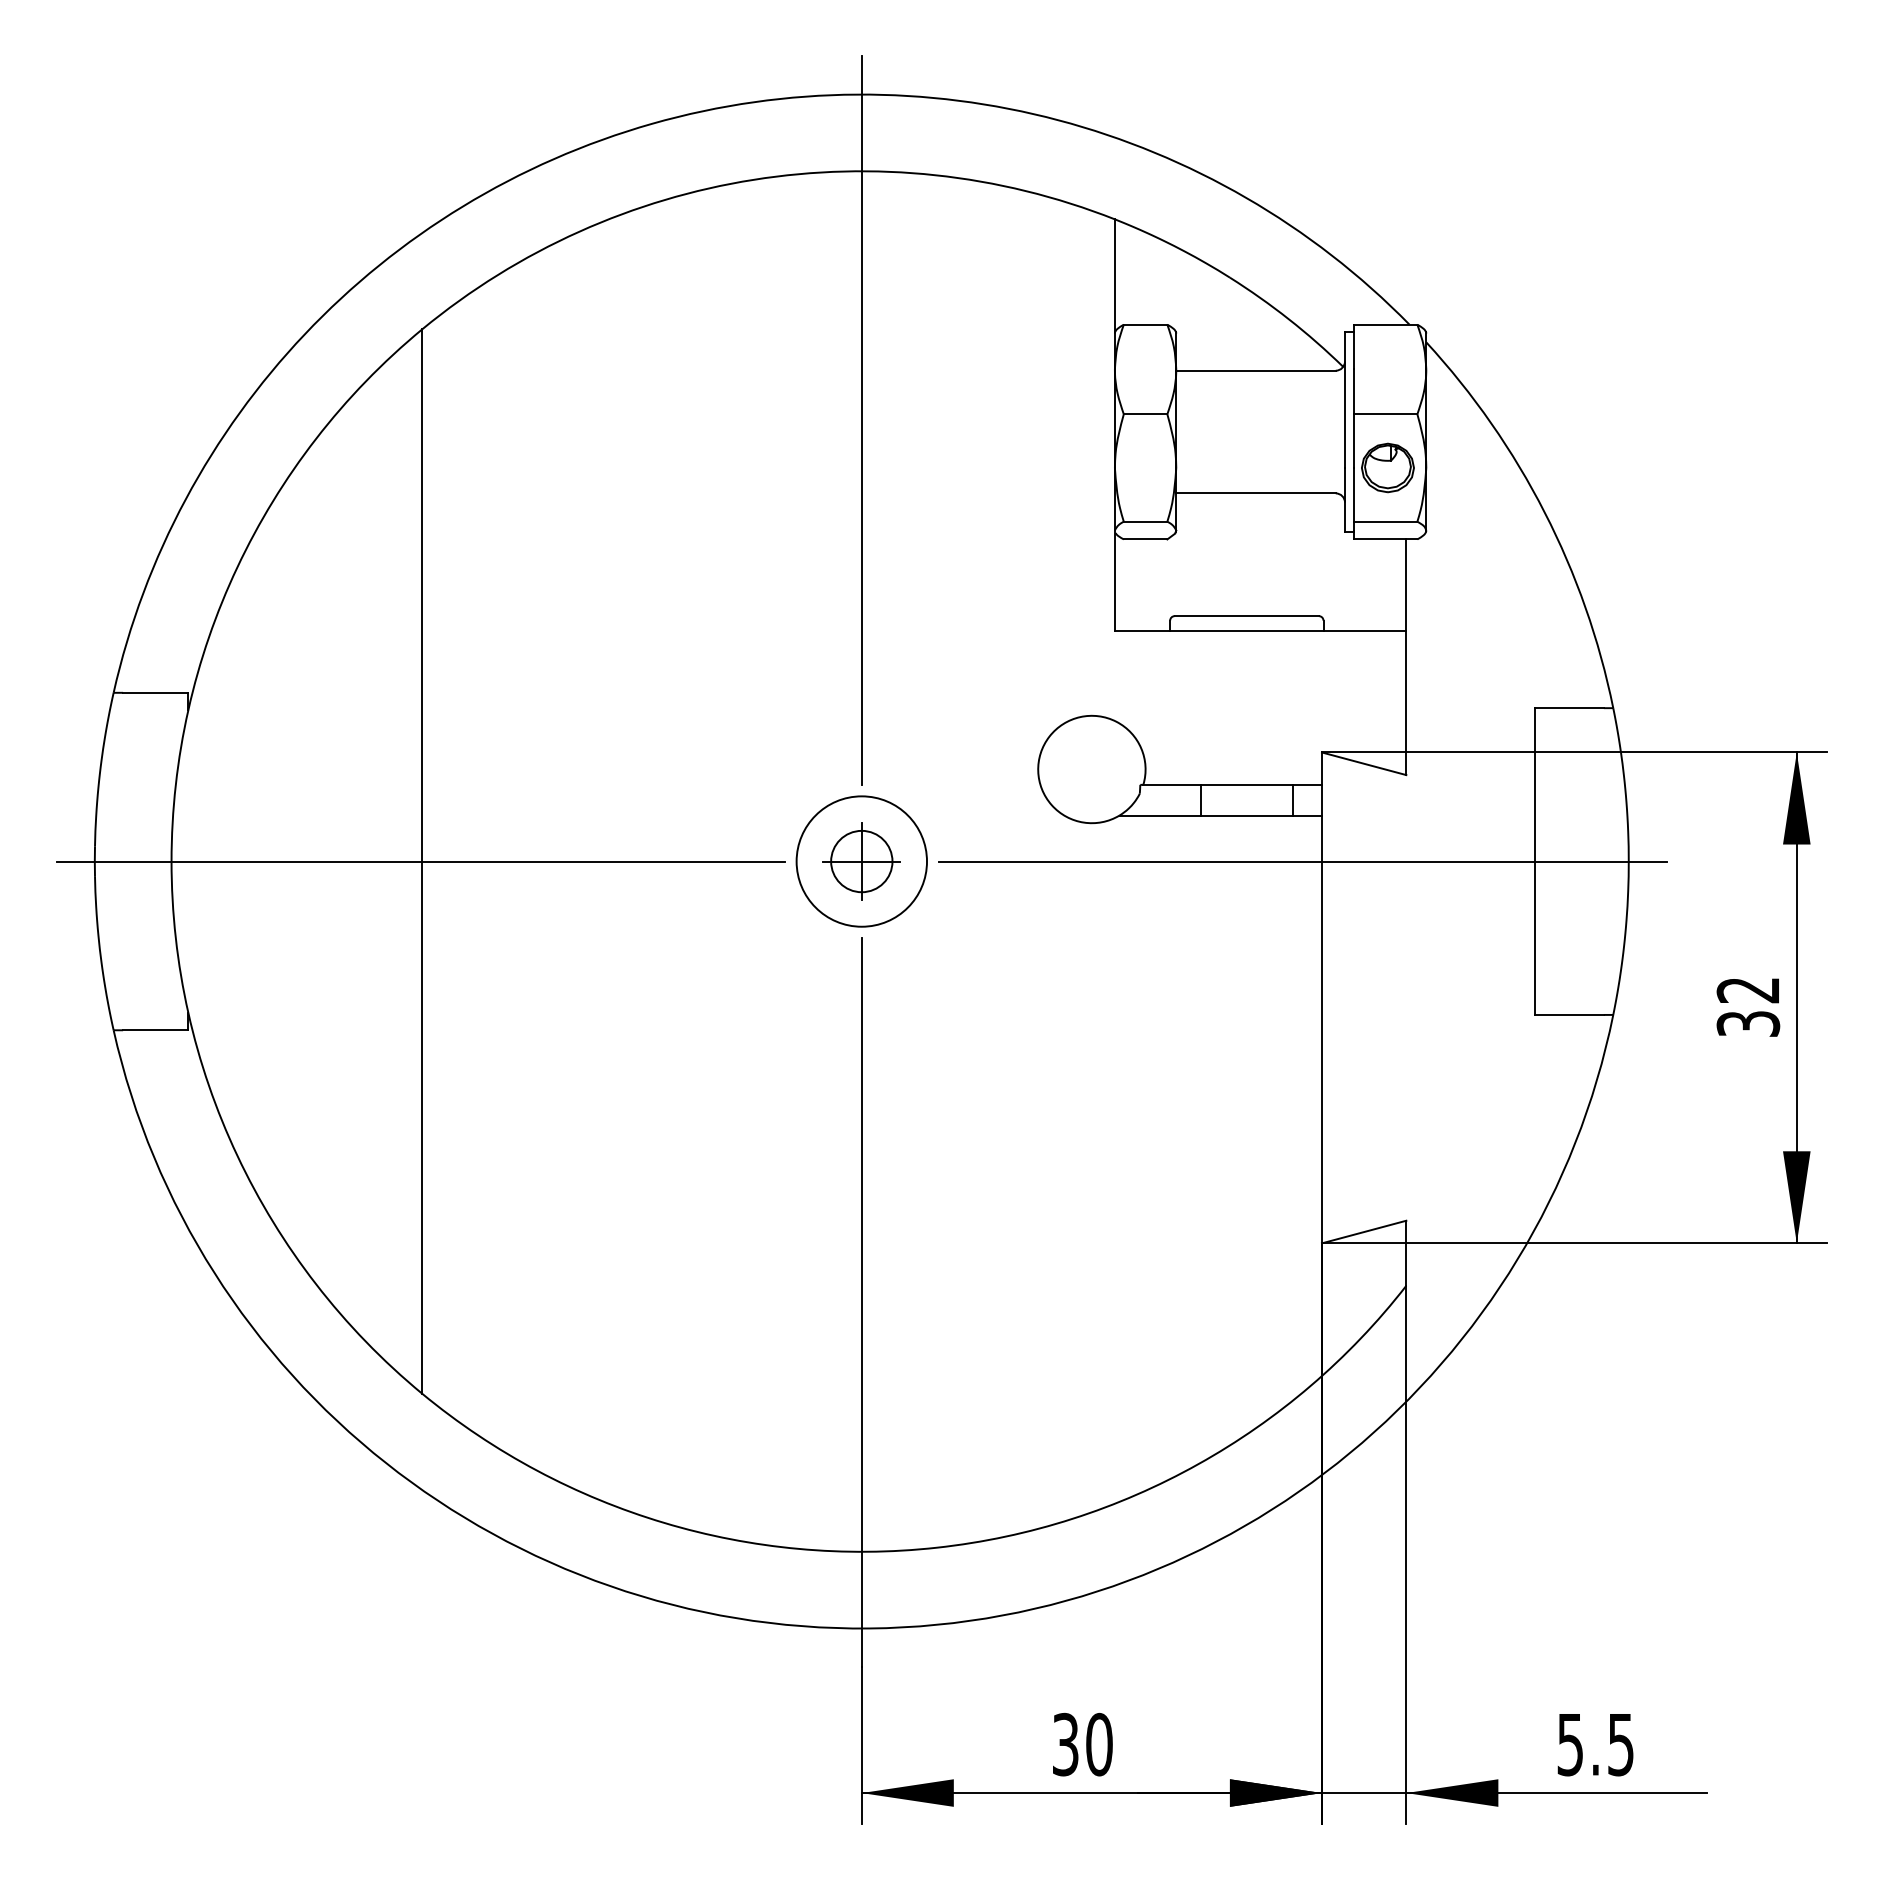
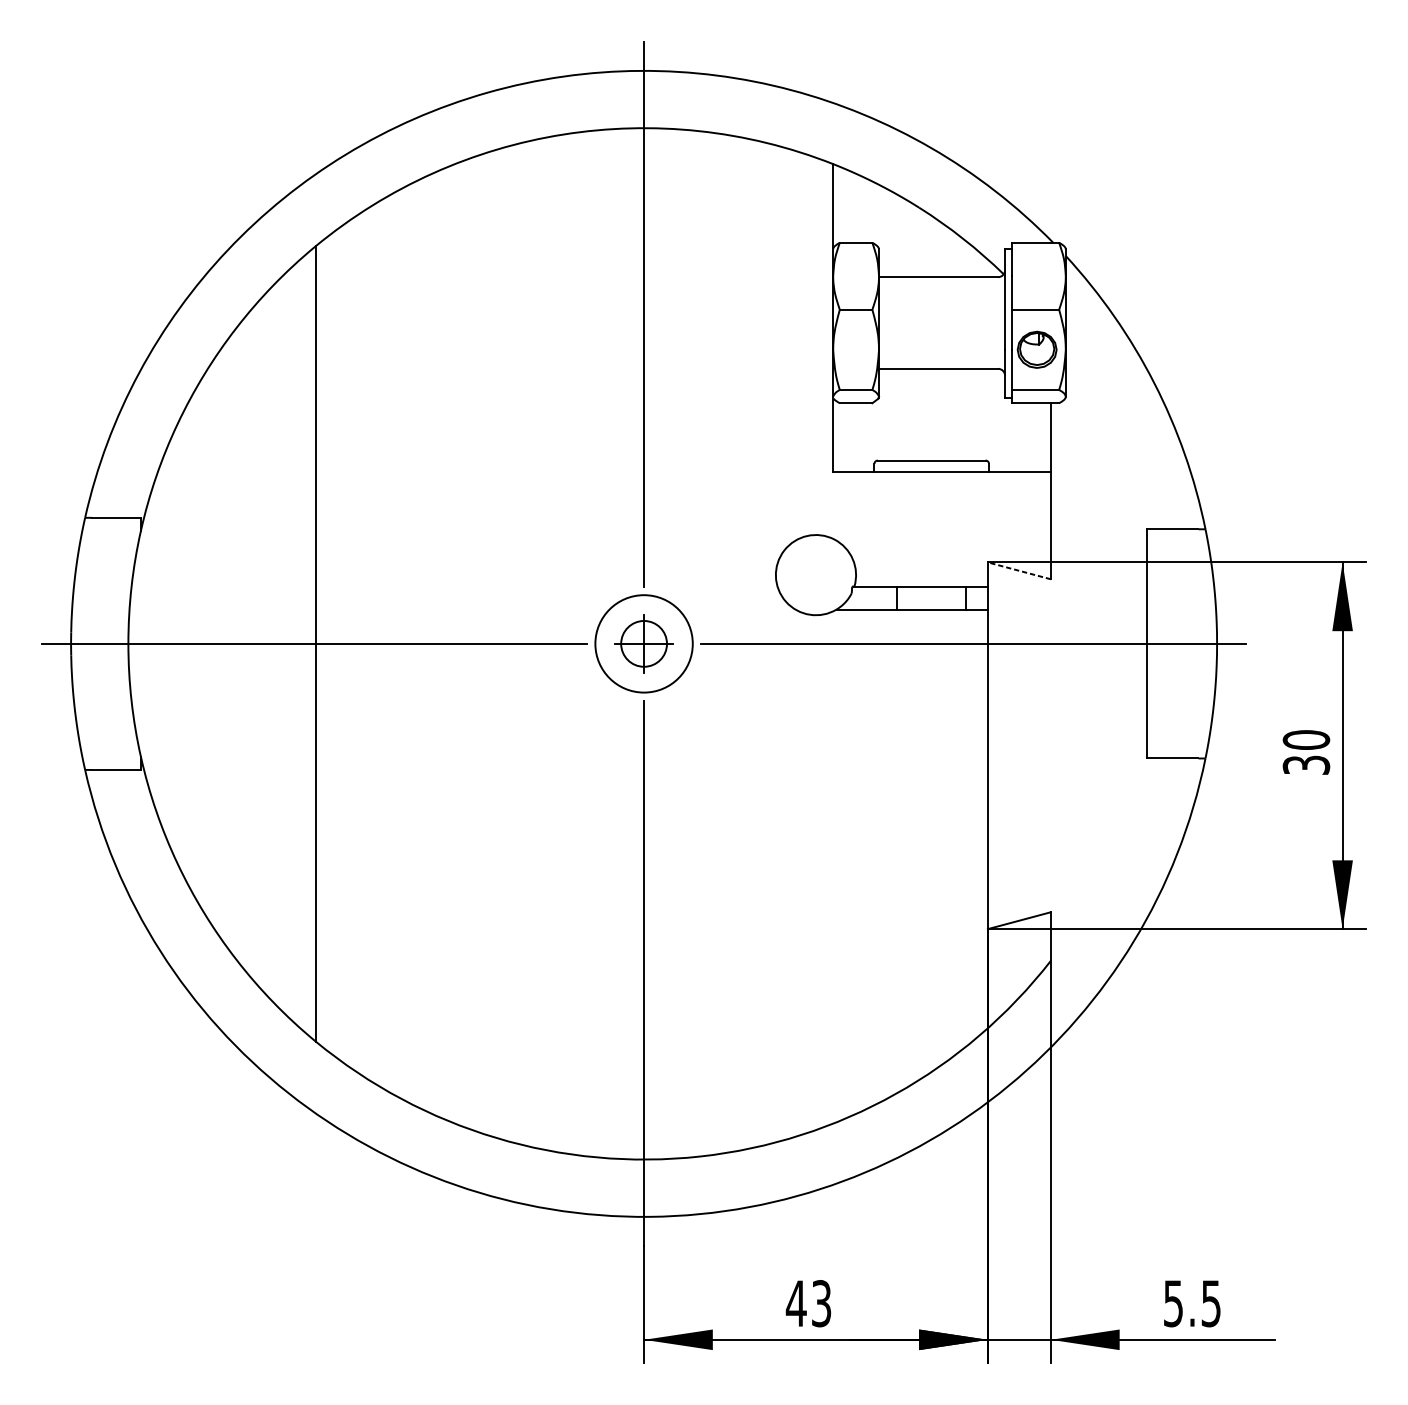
line: (1364, 763) -> (1019, 570), solid -> dashed
text: (1748, 990) -> (1306, 740), 32 -> 30
text: (1081, 1744) -> (808, 1303), 30 -> 43

